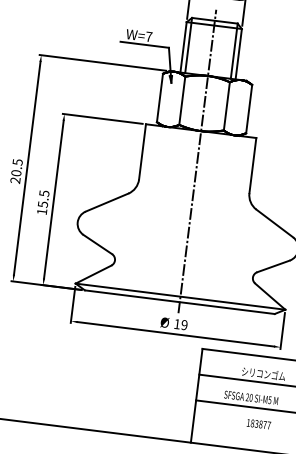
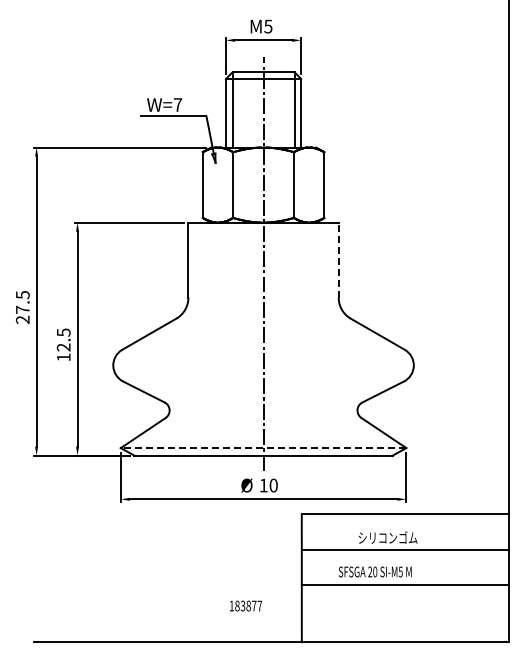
line: (252, 165) -> (338, 260), solid -> dashed
text: (16, 172) -> (22, 309), 20.5 -> 27.5
text: (42, 204) -> (63, 347), 15.5 -> 12.5
line: (180, 296) -> (263, 448), solid -> dashed
text: (184, 325) -> (273, 485), 19 -> 10
text: (259, 423) -> (246, 605), moved

